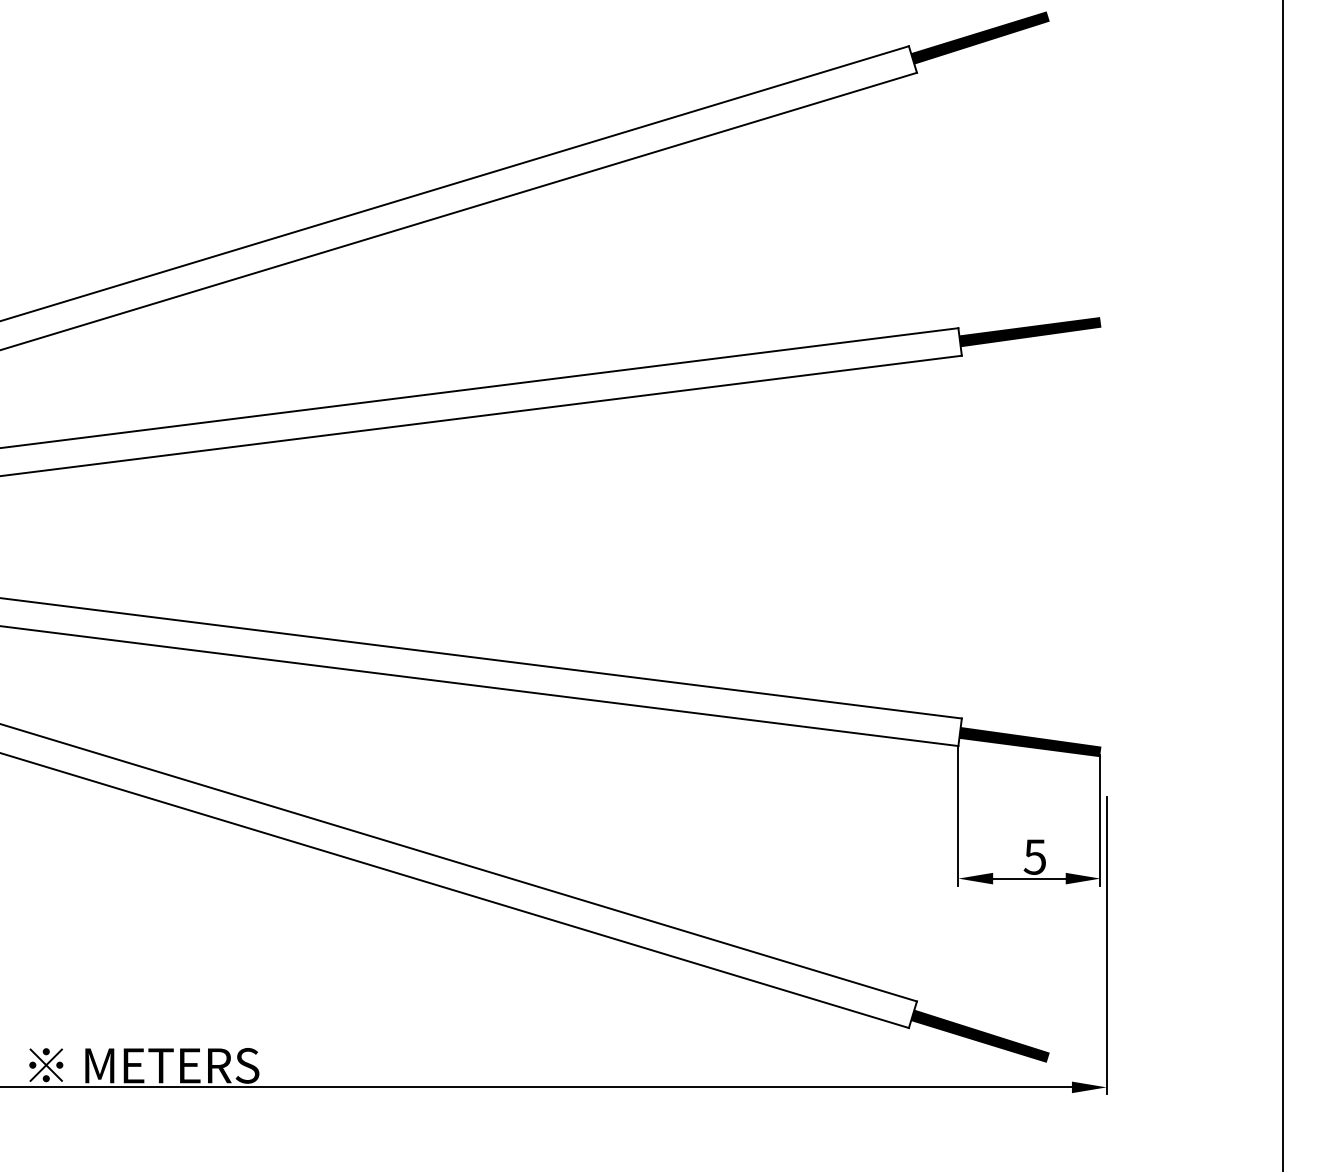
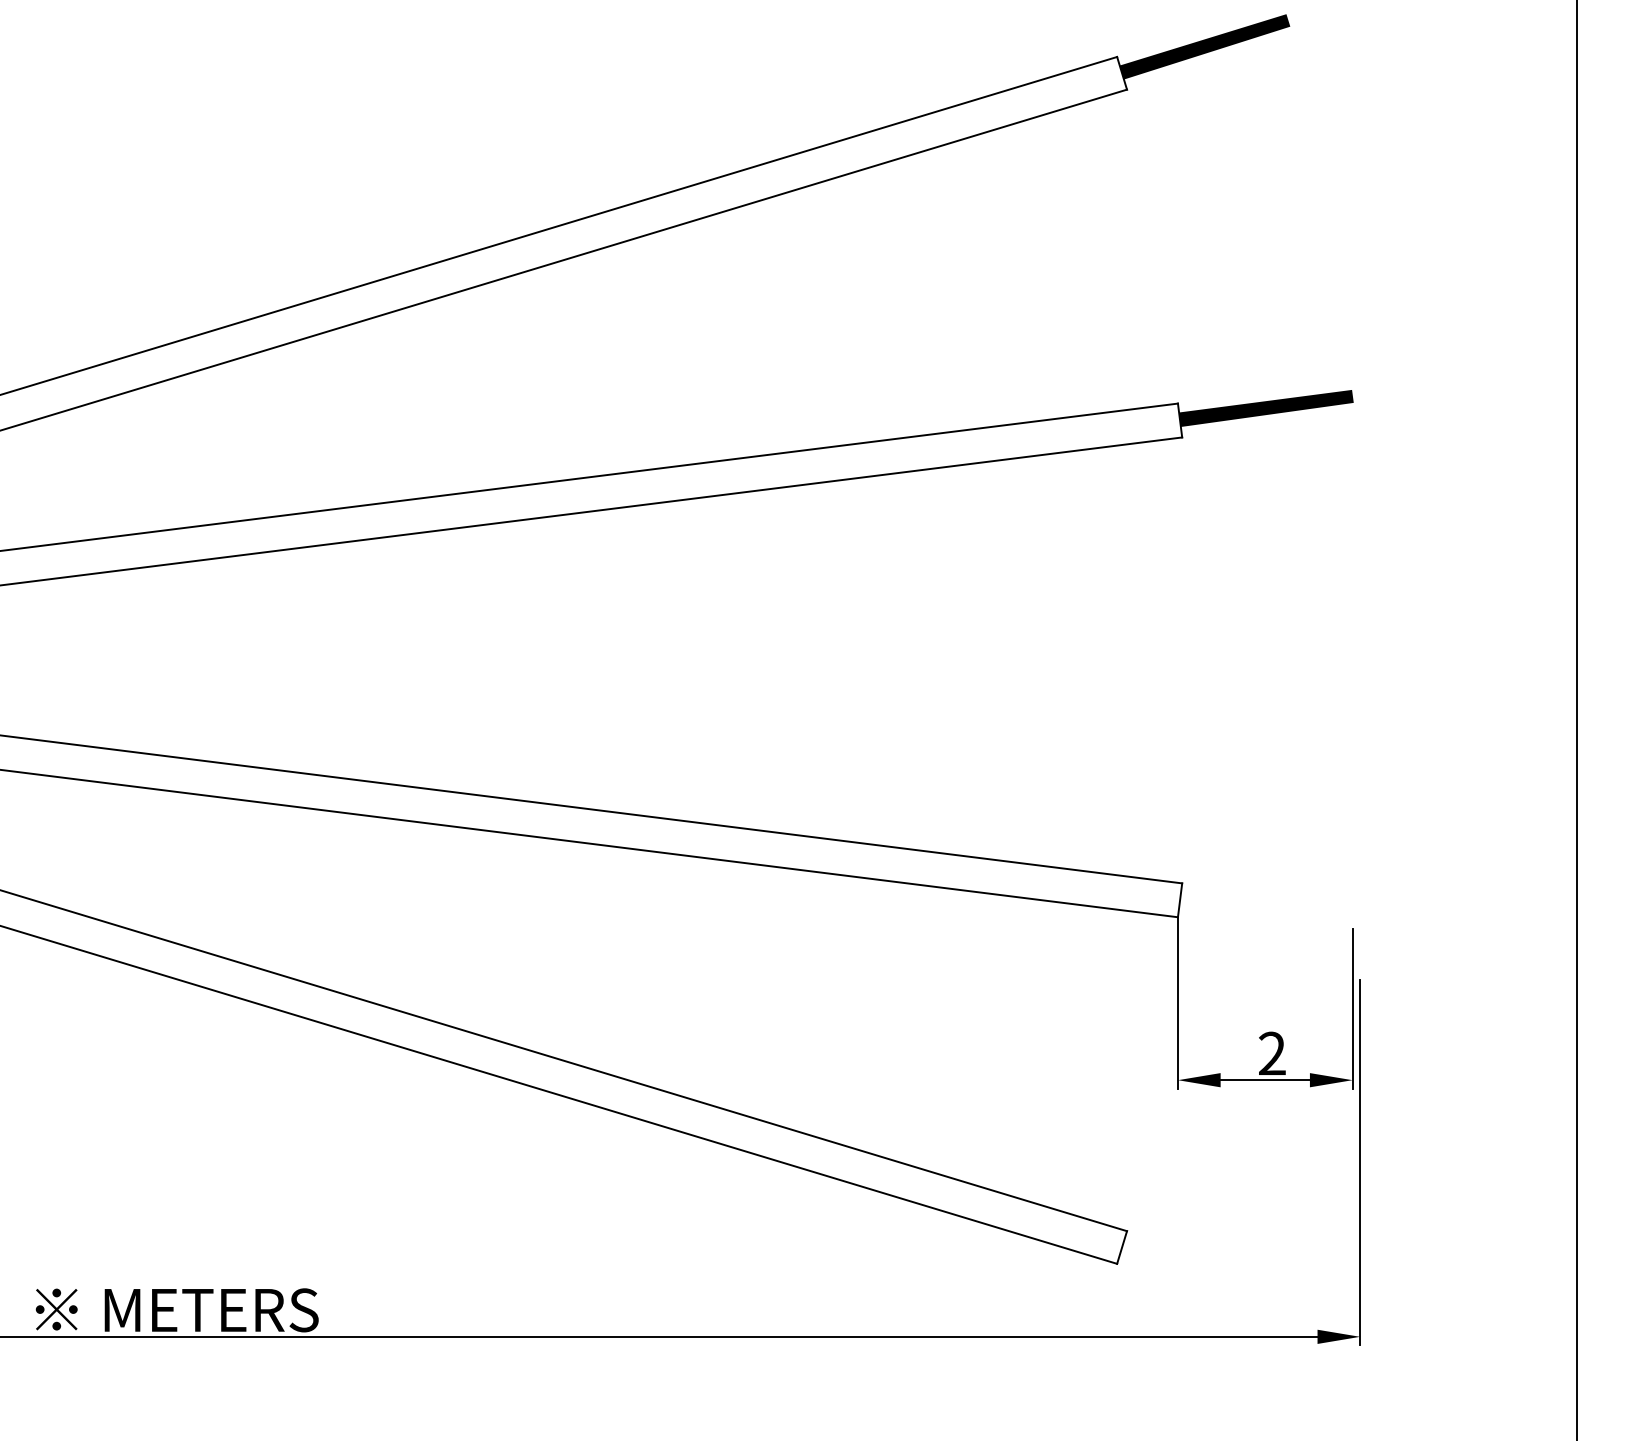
fill: (1030, 741) -> (1266, 911), removed
text: (1034, 856) -> (1271, 1053), 5 -> 2
fill: (979, 1035) -> (1204, 1273), removed

